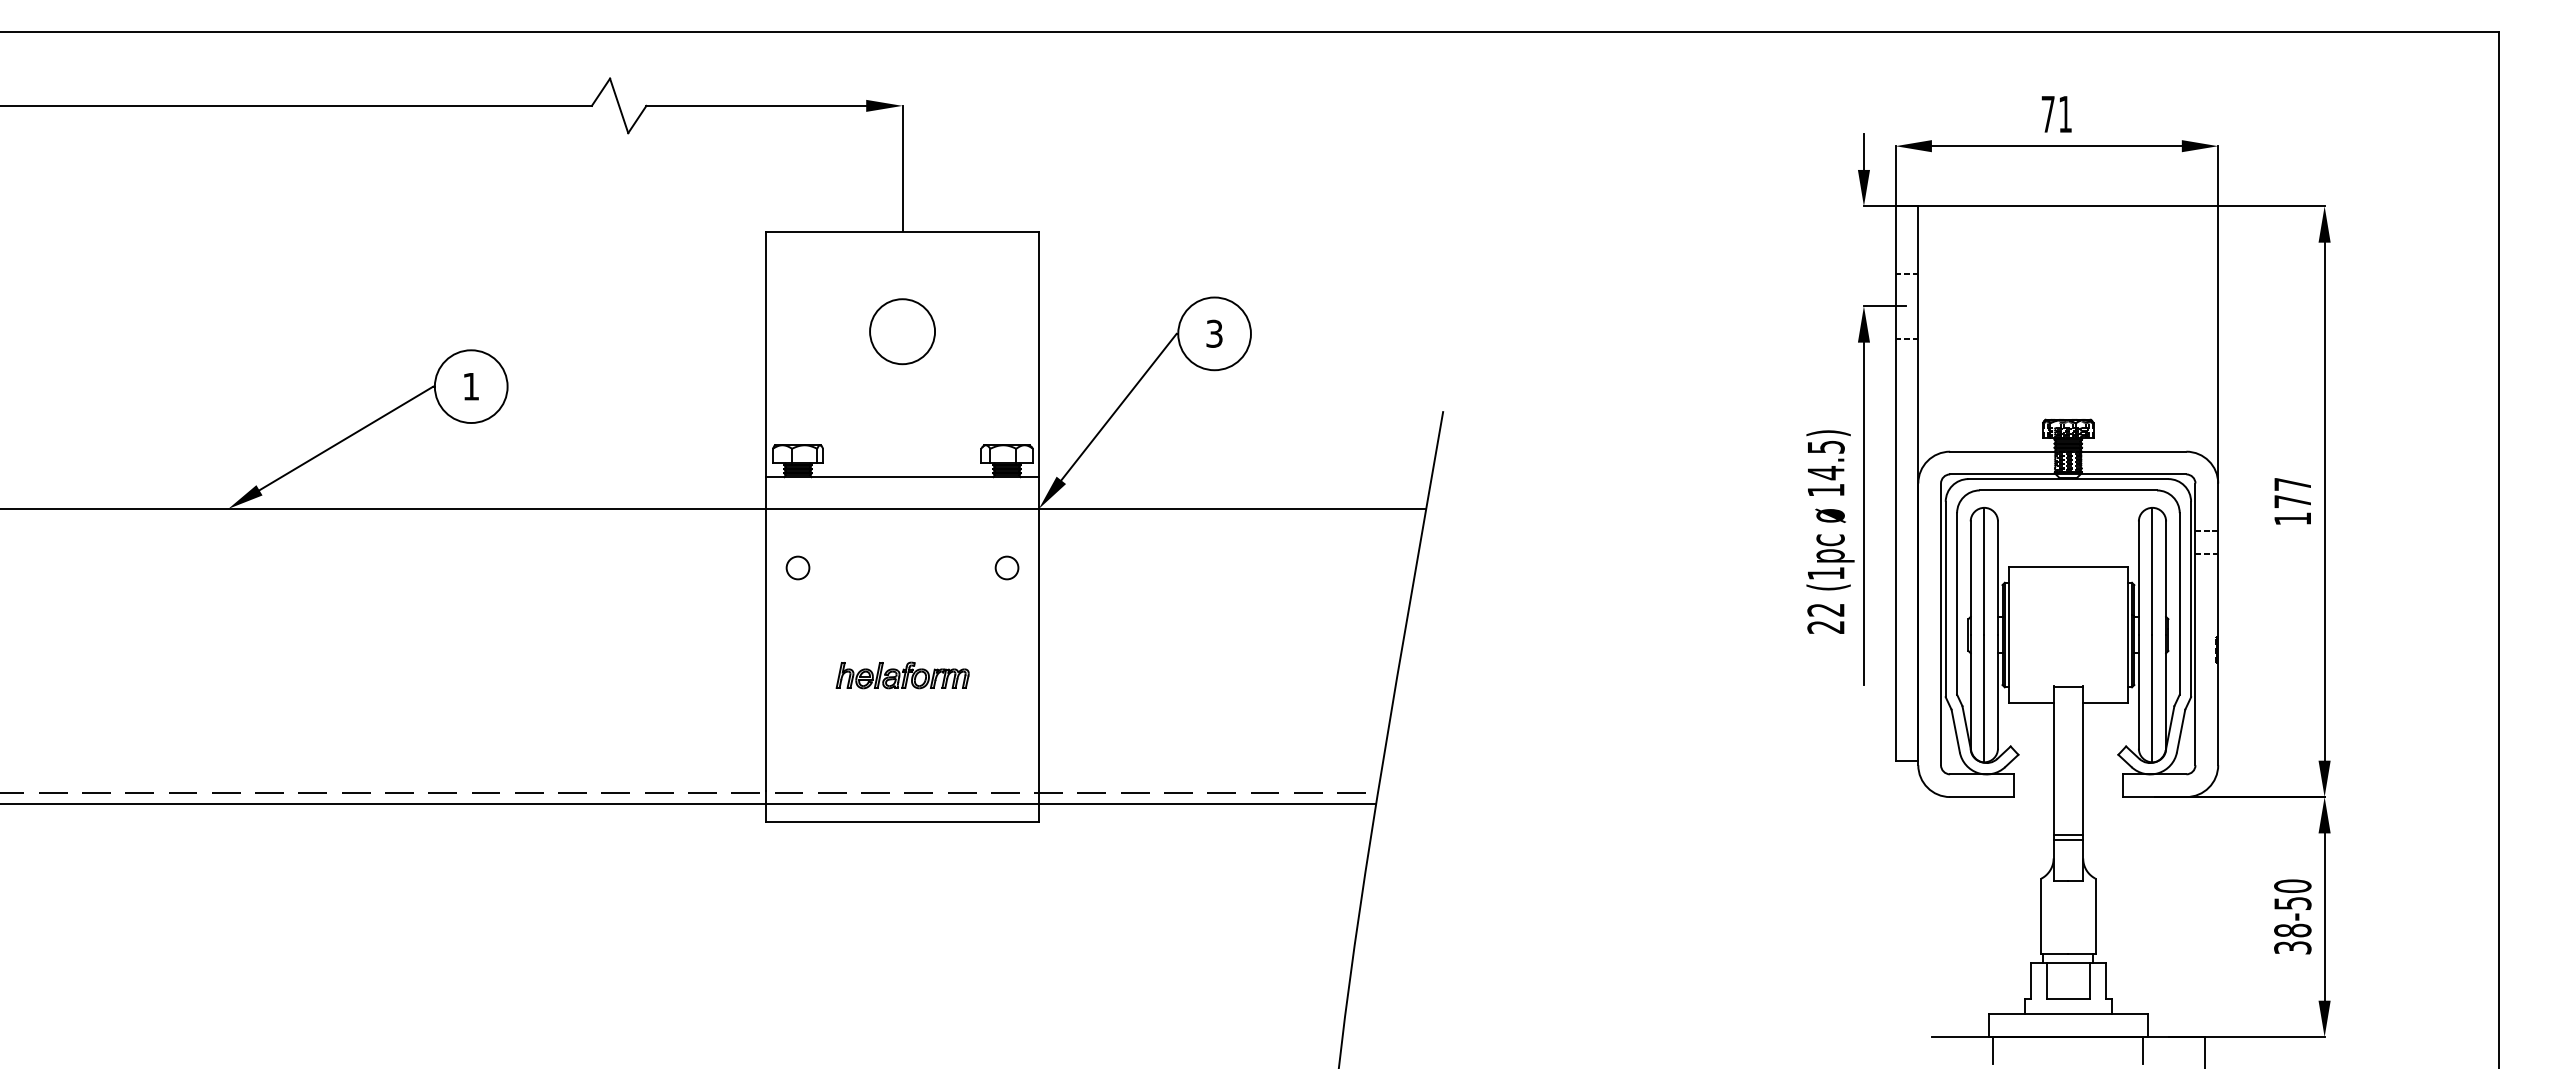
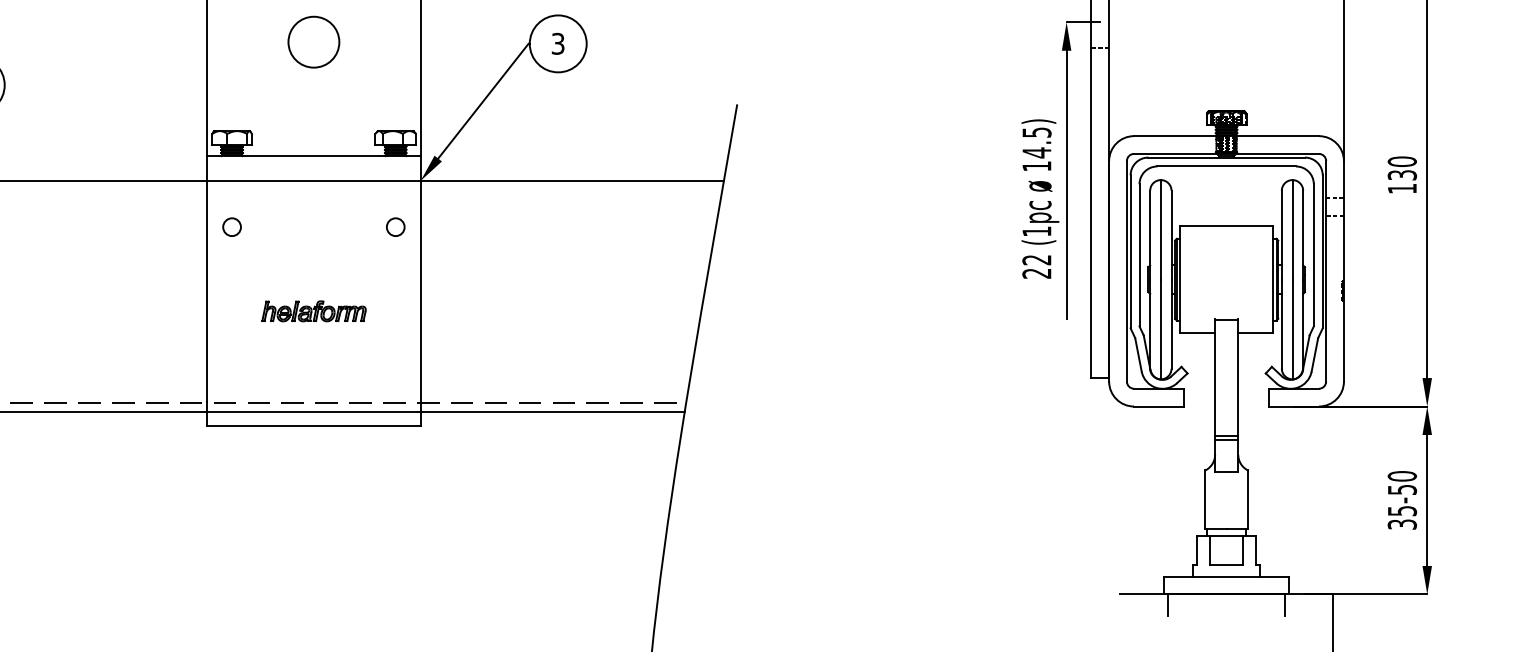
text: (2292, 492) -> (1402, 168), 177 -> 130
text: (2292, 930) -> (1402, 510), 38-50 -> 35-50

